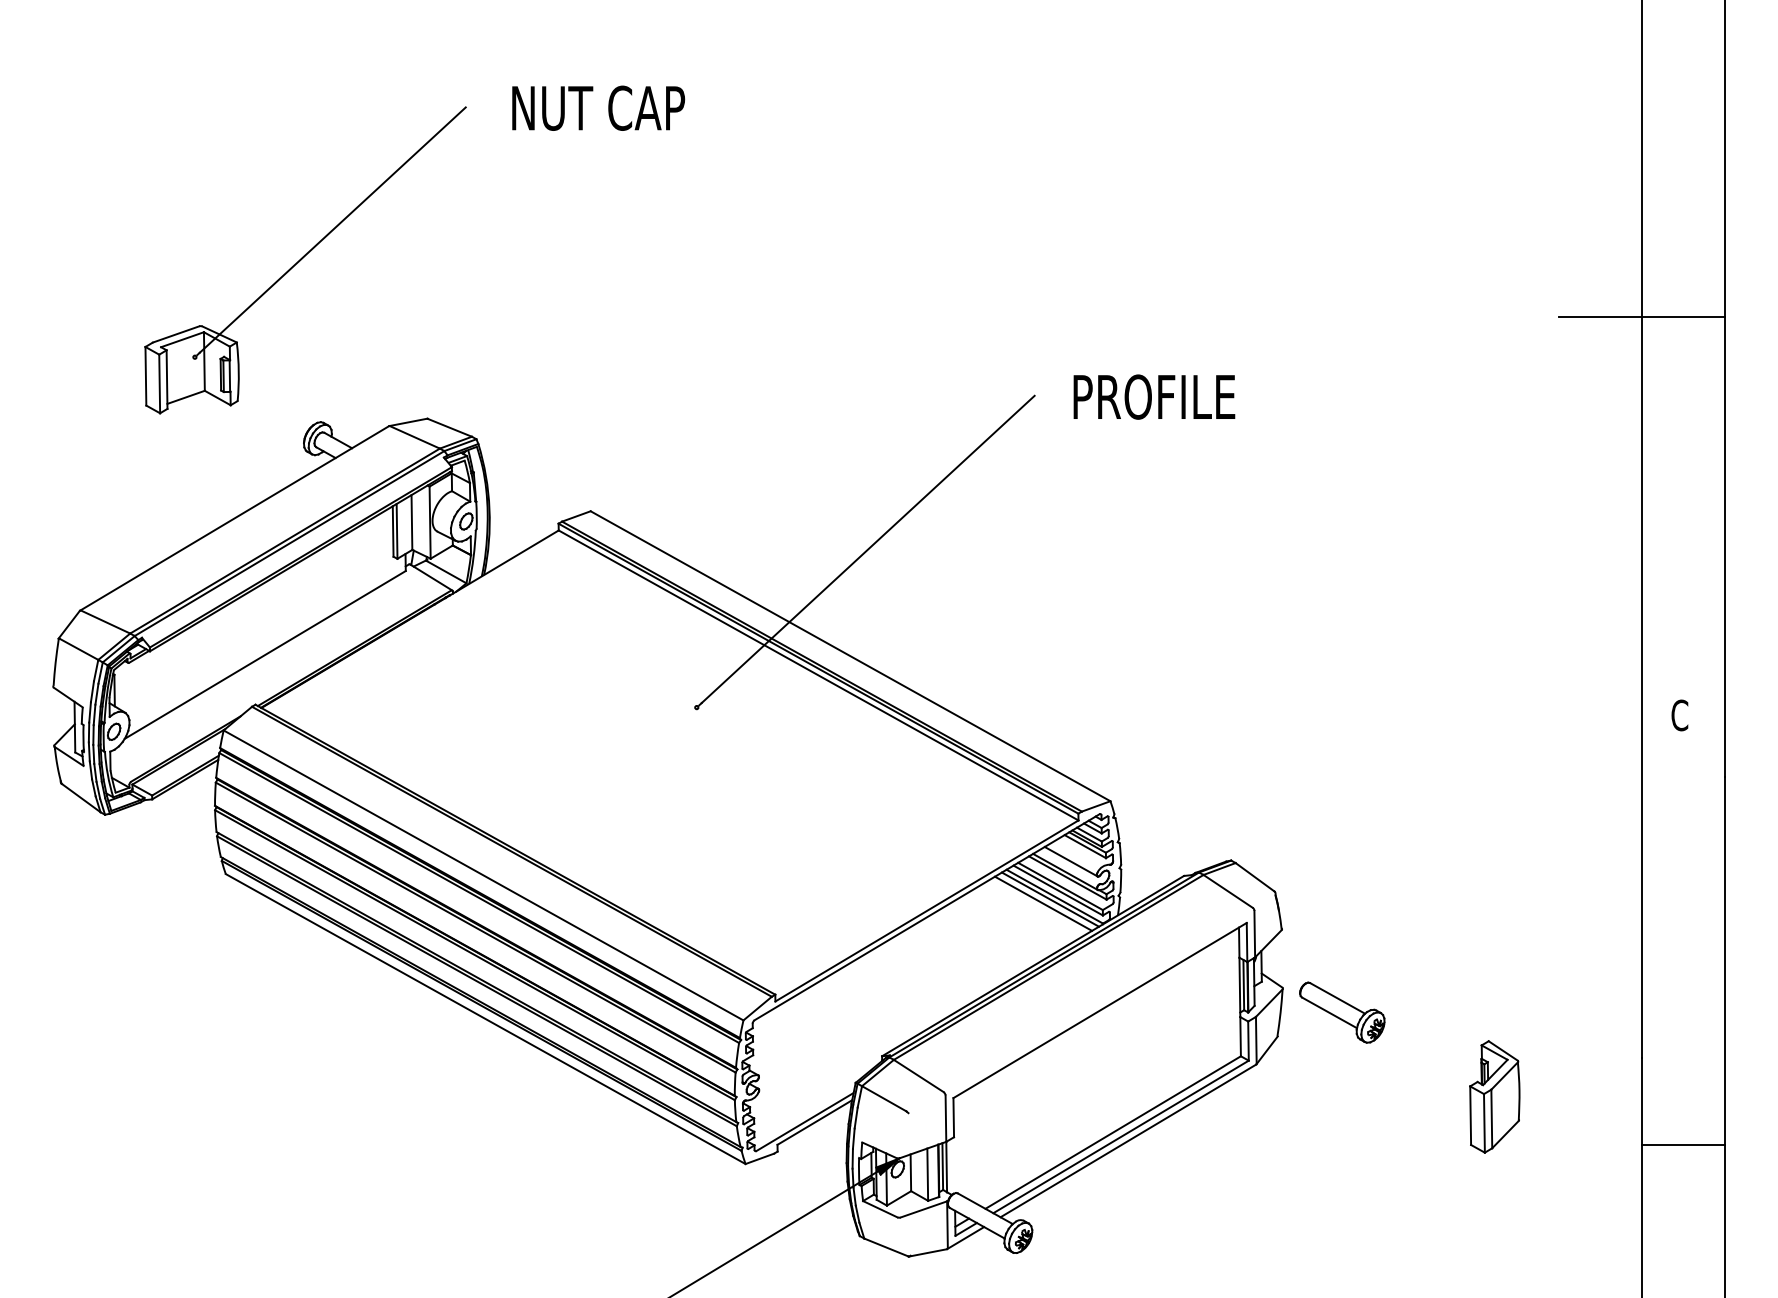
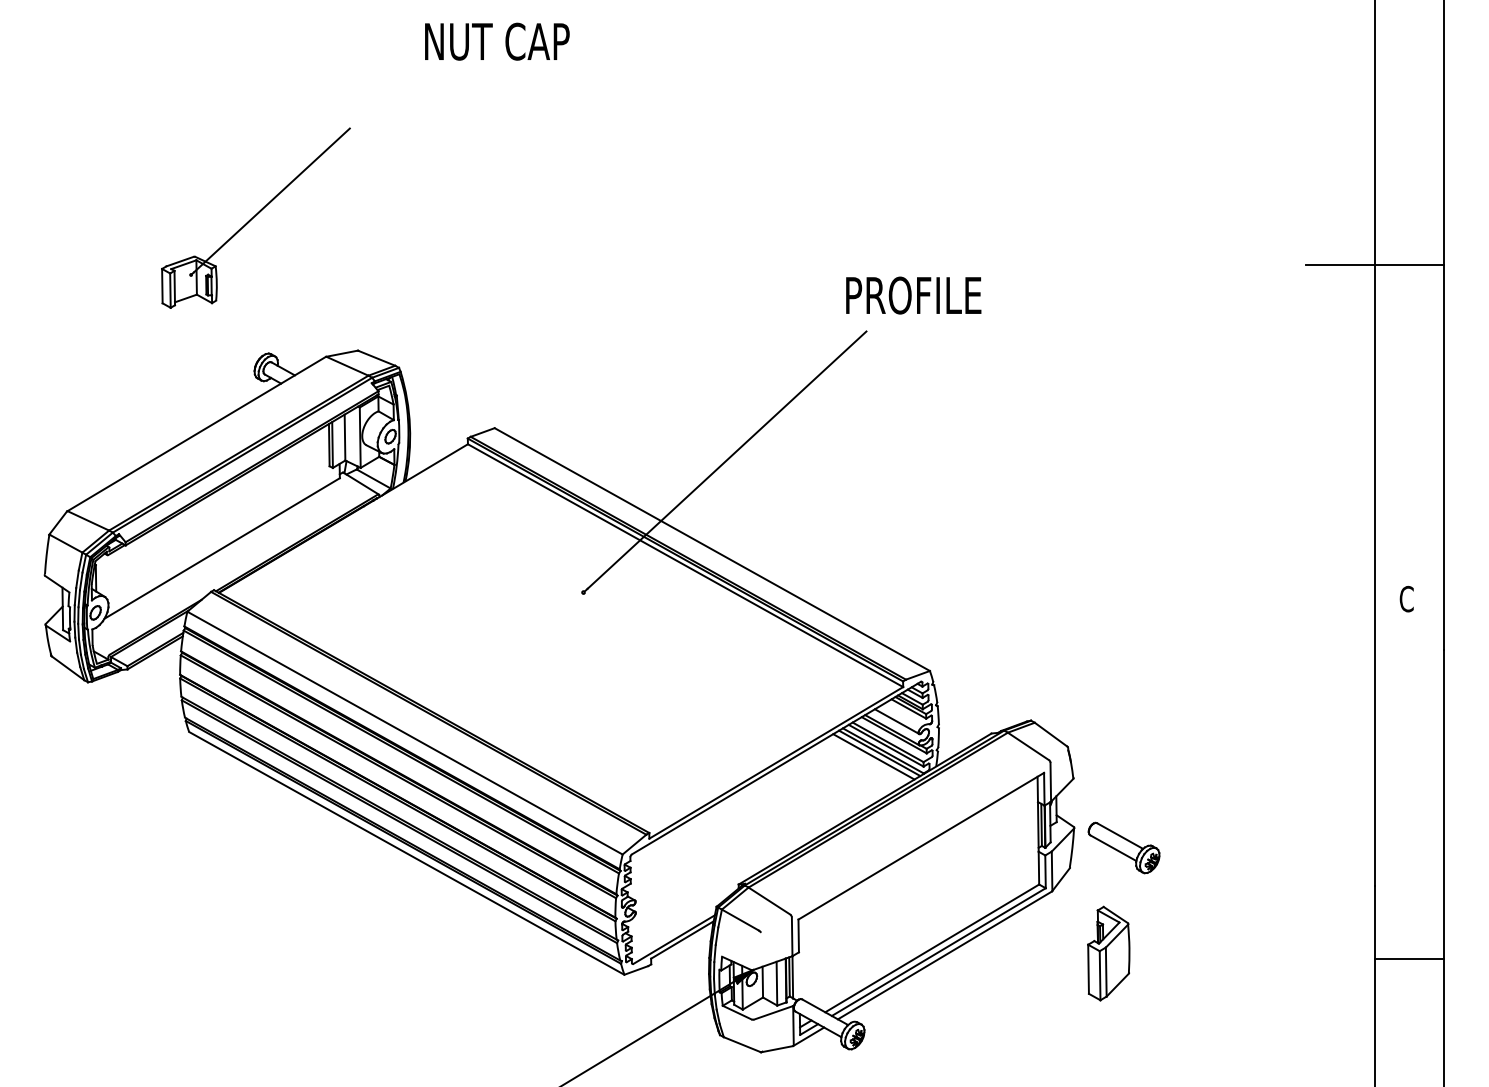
text: (598, 108) -> (497, 41), moved
part: (305, 260) -> (255, 218), size x0.7
text: (1154, 397) -> (913, 295), moved
part: (1494, 1096) -> (1108, 953), moved

